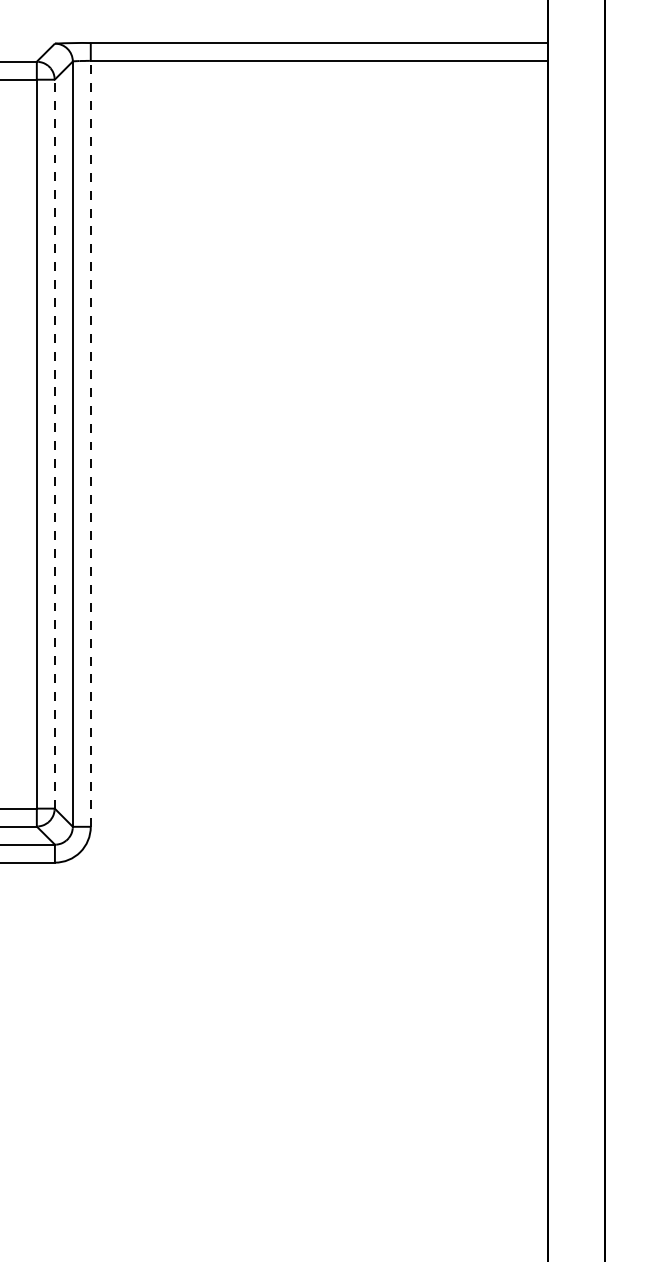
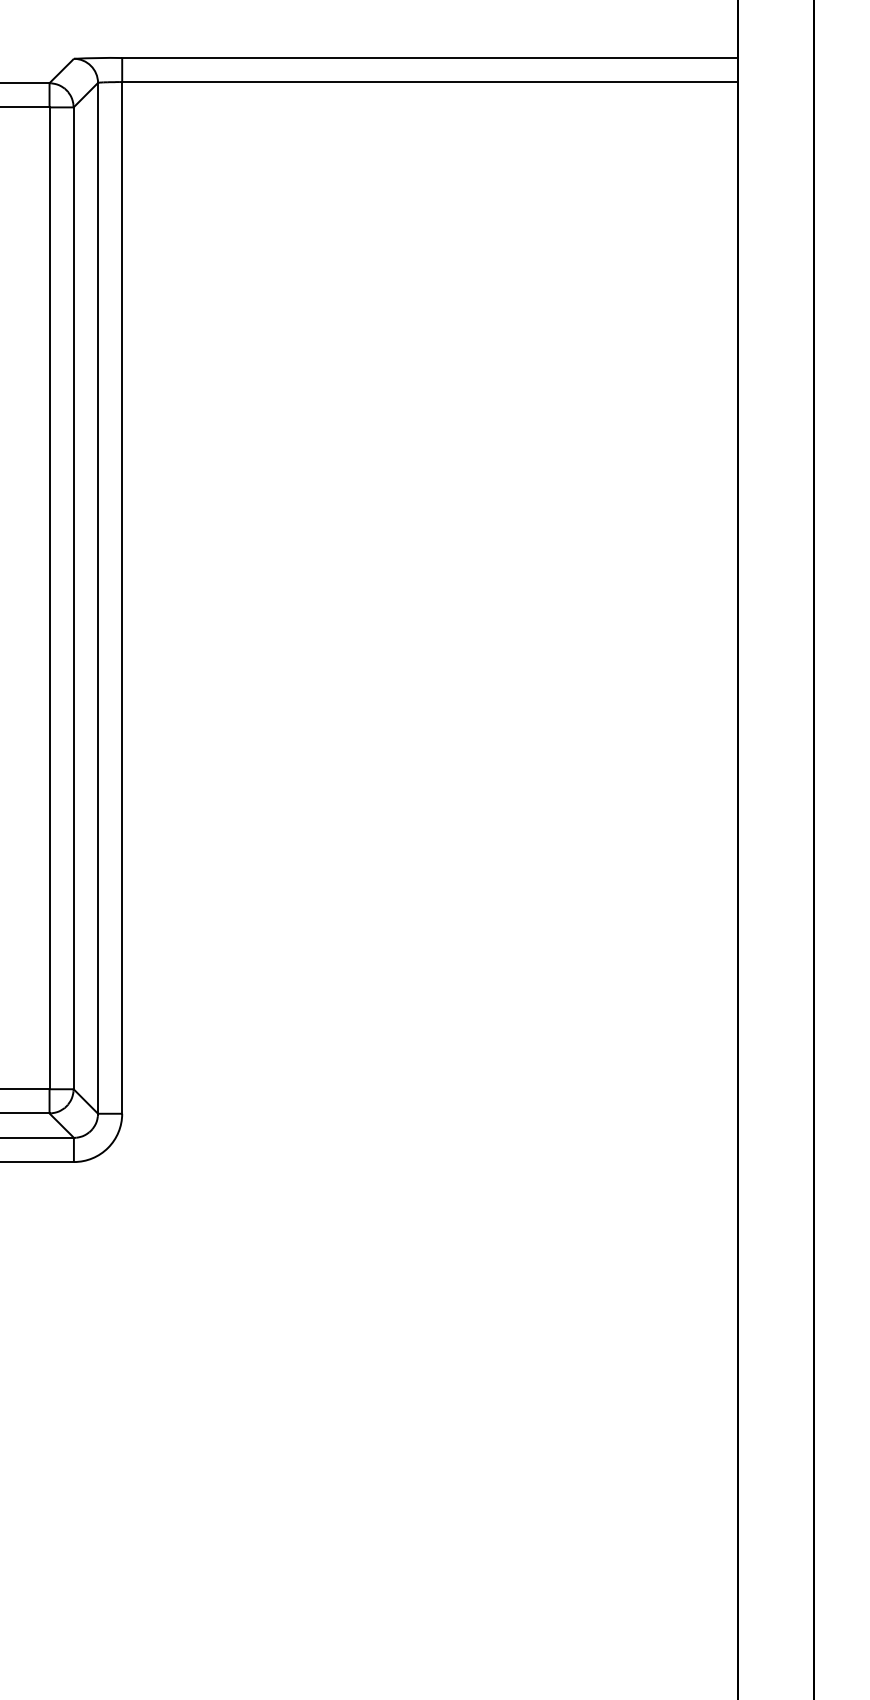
line: (54, 443) -> (73, 597), dashed -> solid
line: (90, 443) -> (121, 597), dashed -> solid

